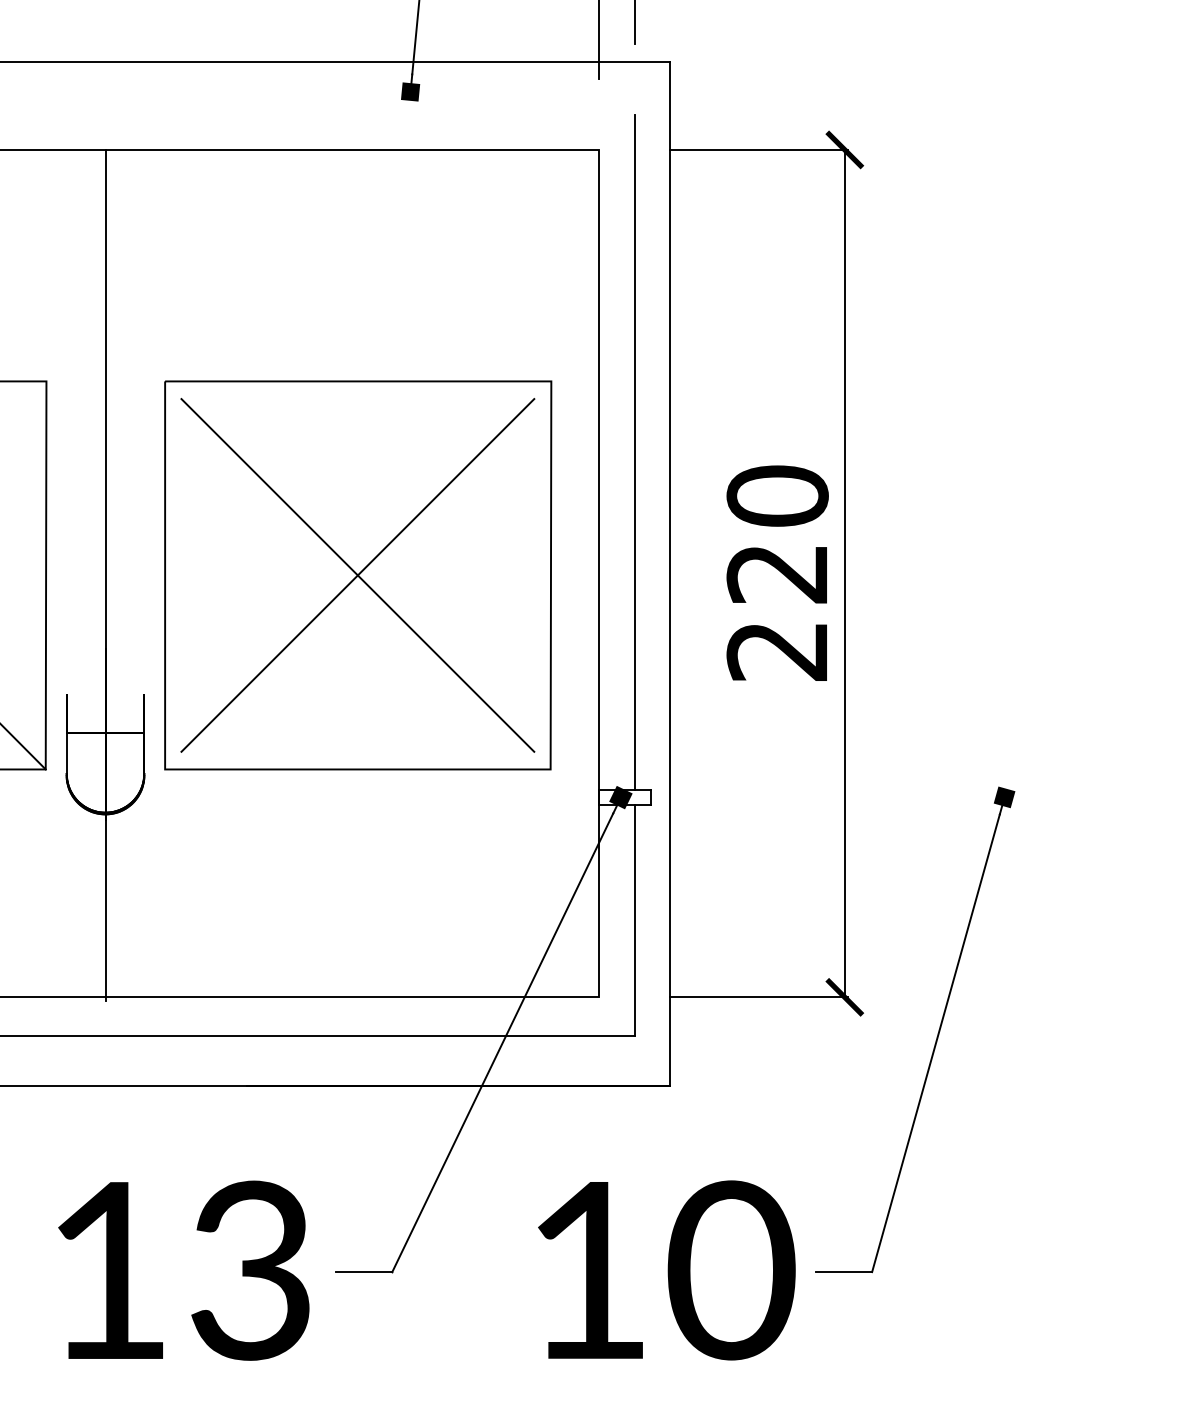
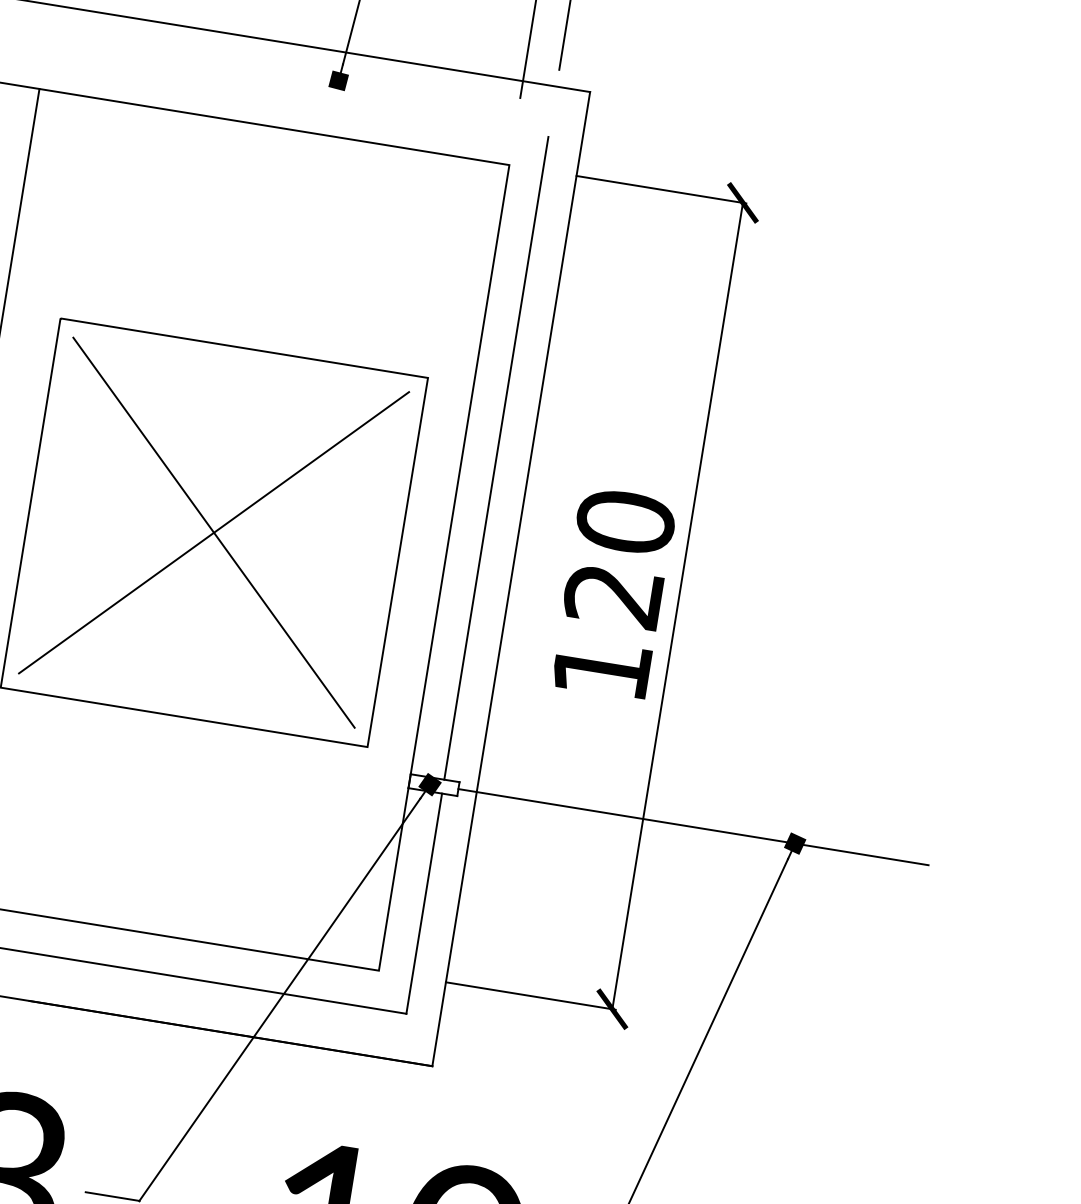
text: (776, 651) -> (600, 669), 220 -> 120
line: (897, 797) -> (693, 827), added

